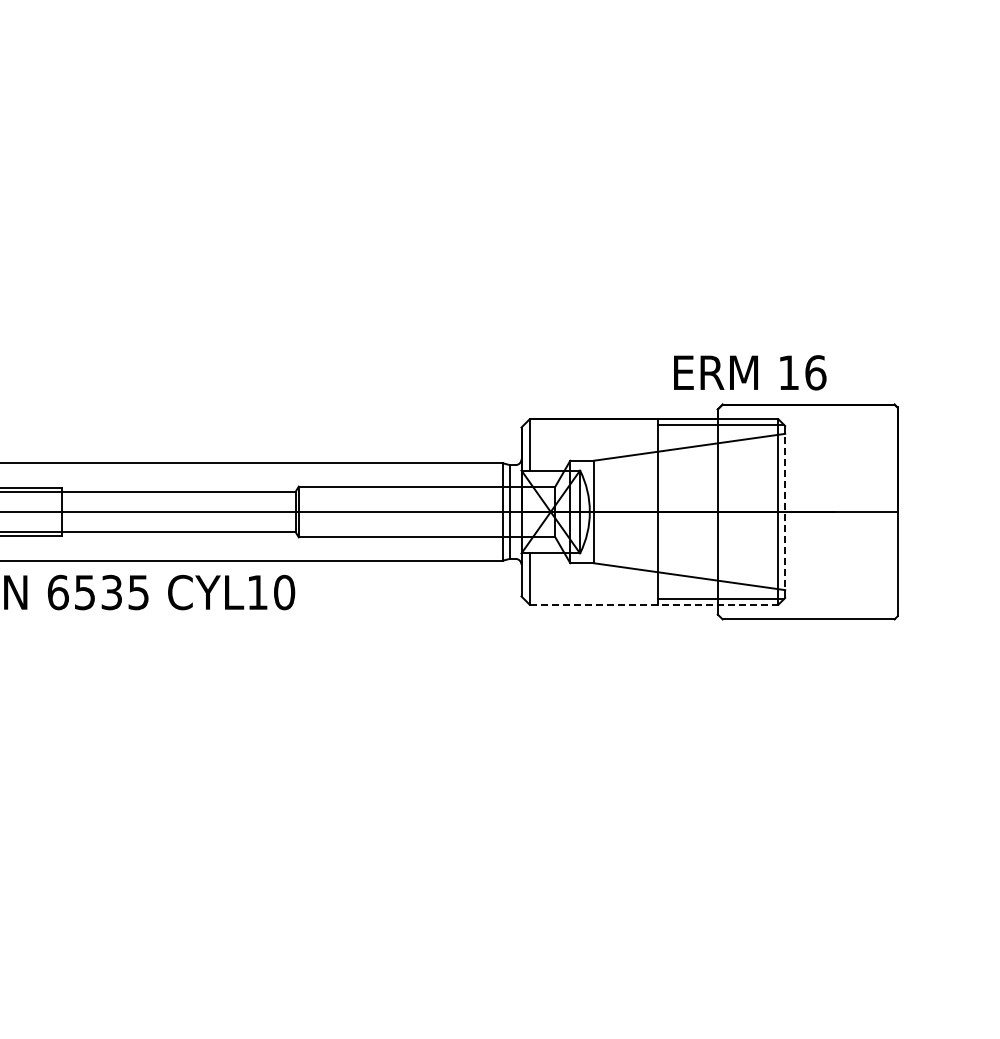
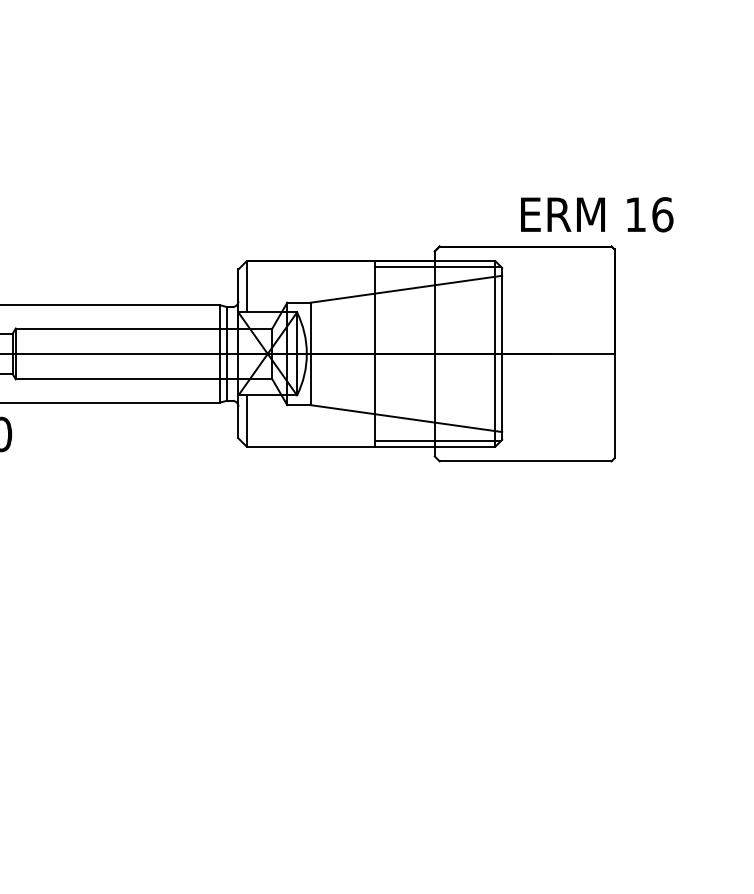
text: (750, 372) -> (597, 214), moved
line: (785, 512) -> (502, 354), dashed -> solid
line: (654, 604) -> (371, 446), dashed -> solid

